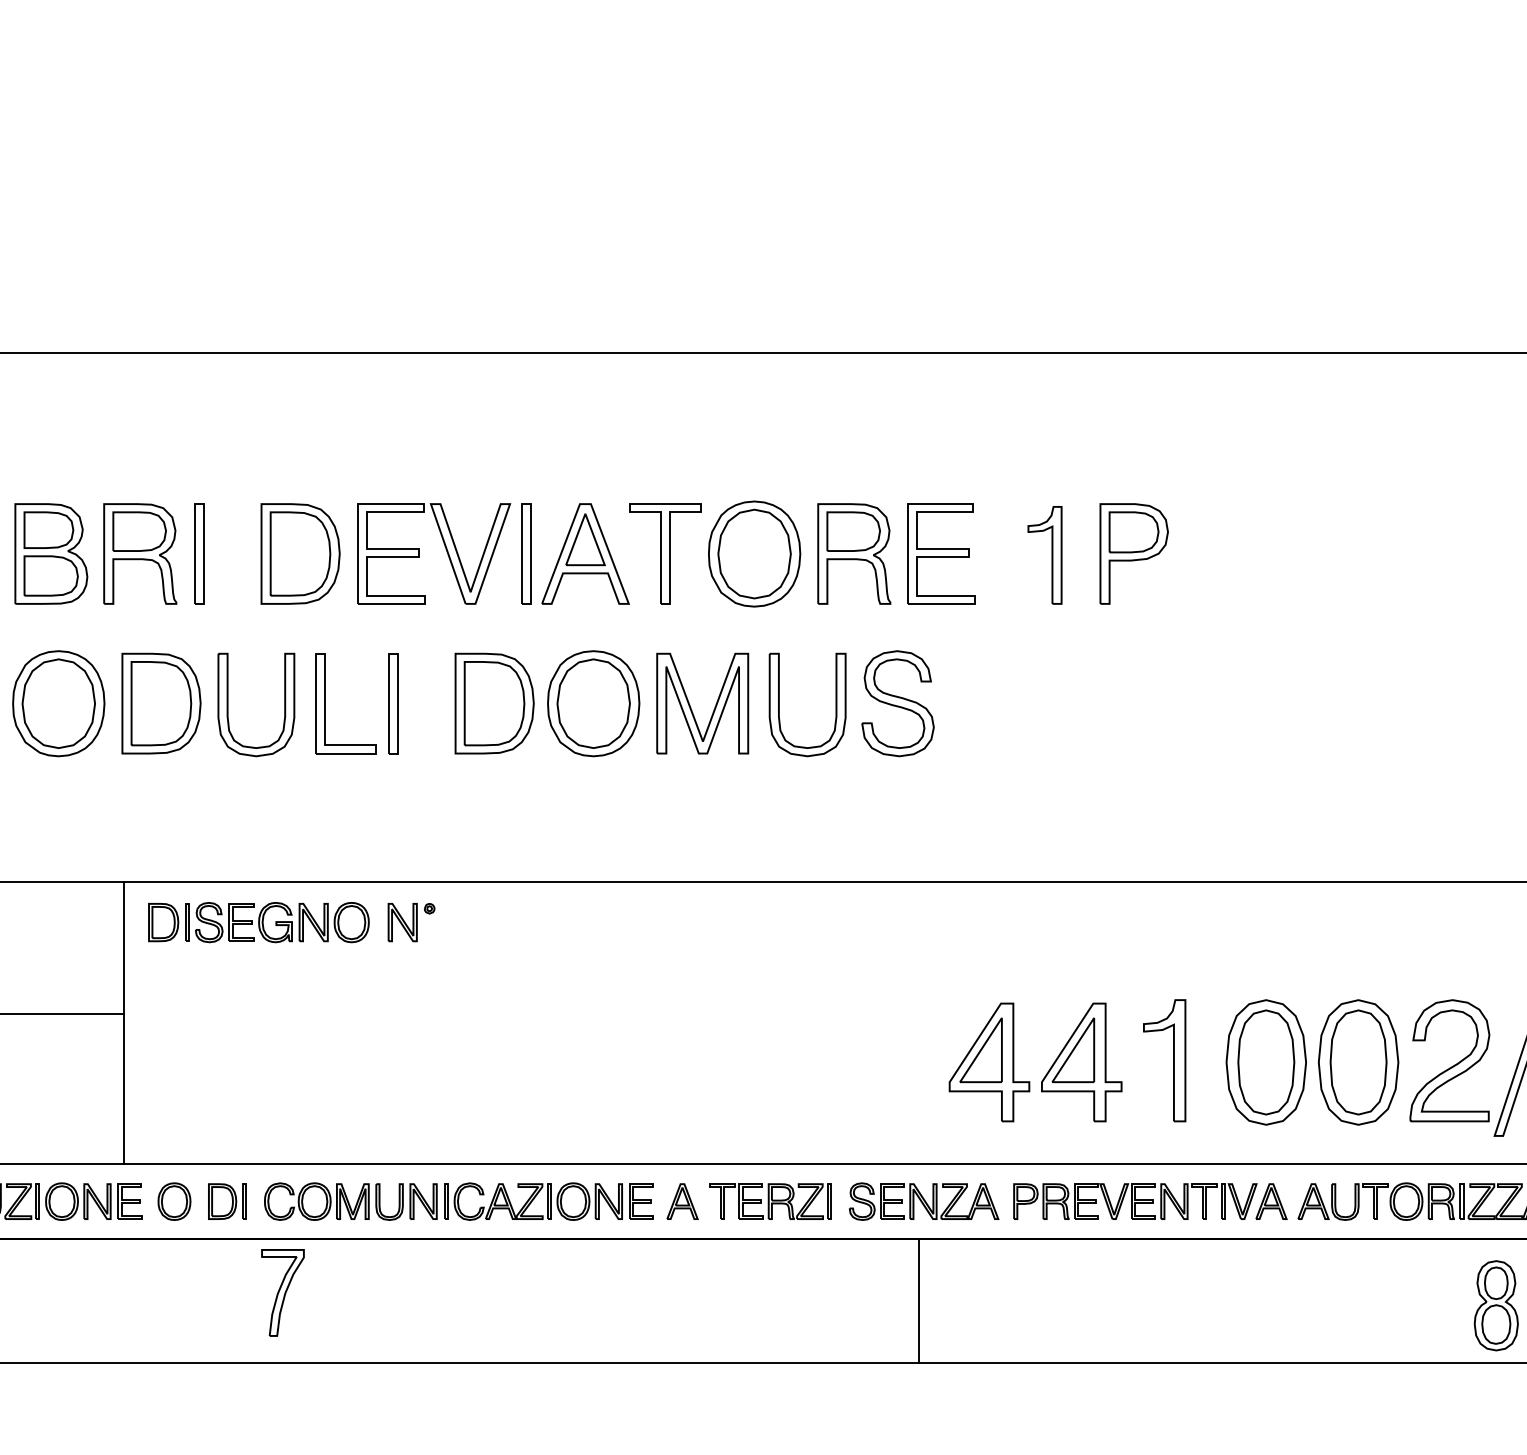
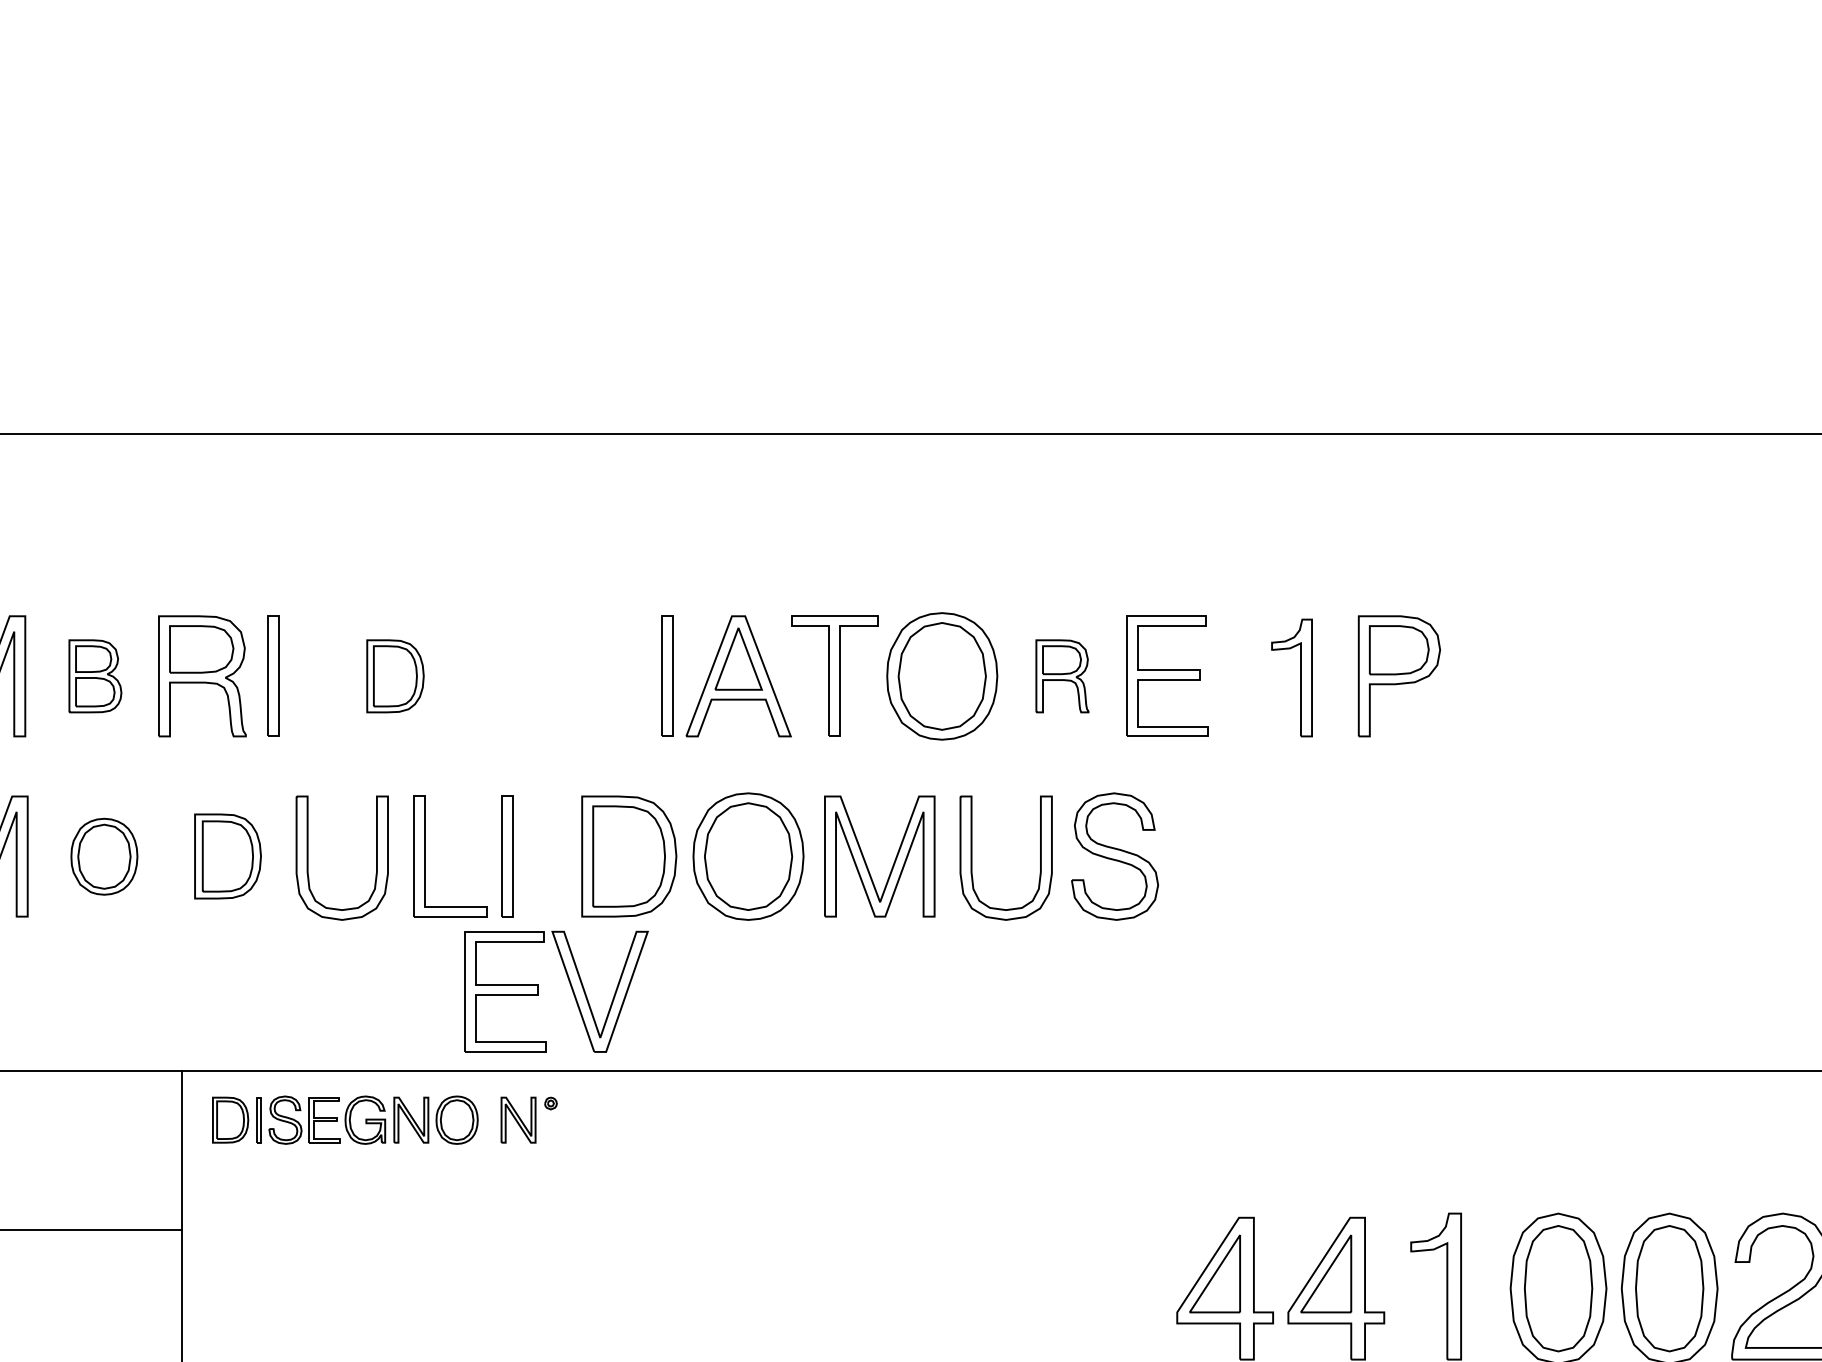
part: (445, 549) -> (570, 986), moved
part: (51, 553) -> (95, 675), size x0.6
part: (300, 553) -> (395, 675), size x0.6
part: (854, 553) -> (1062, 675), size x0.6
part: (58, 703) -> (103, 856), size x0.6
part: (161, 703) -> (228, 856), size x0.7

